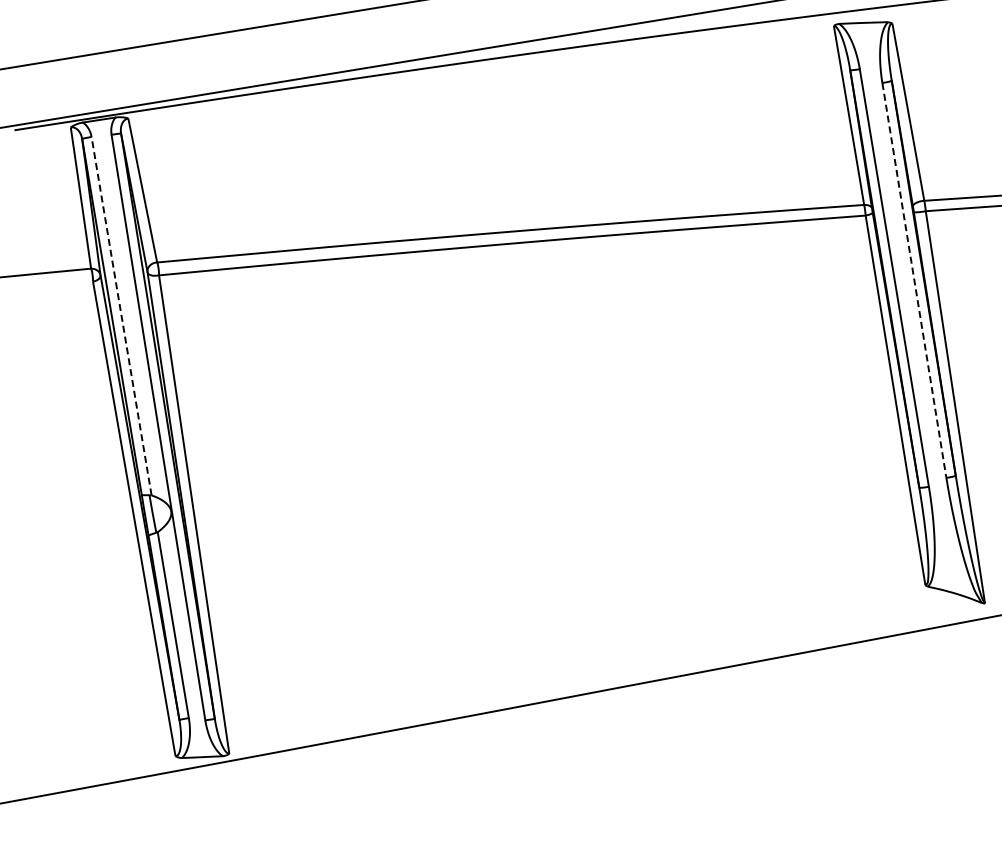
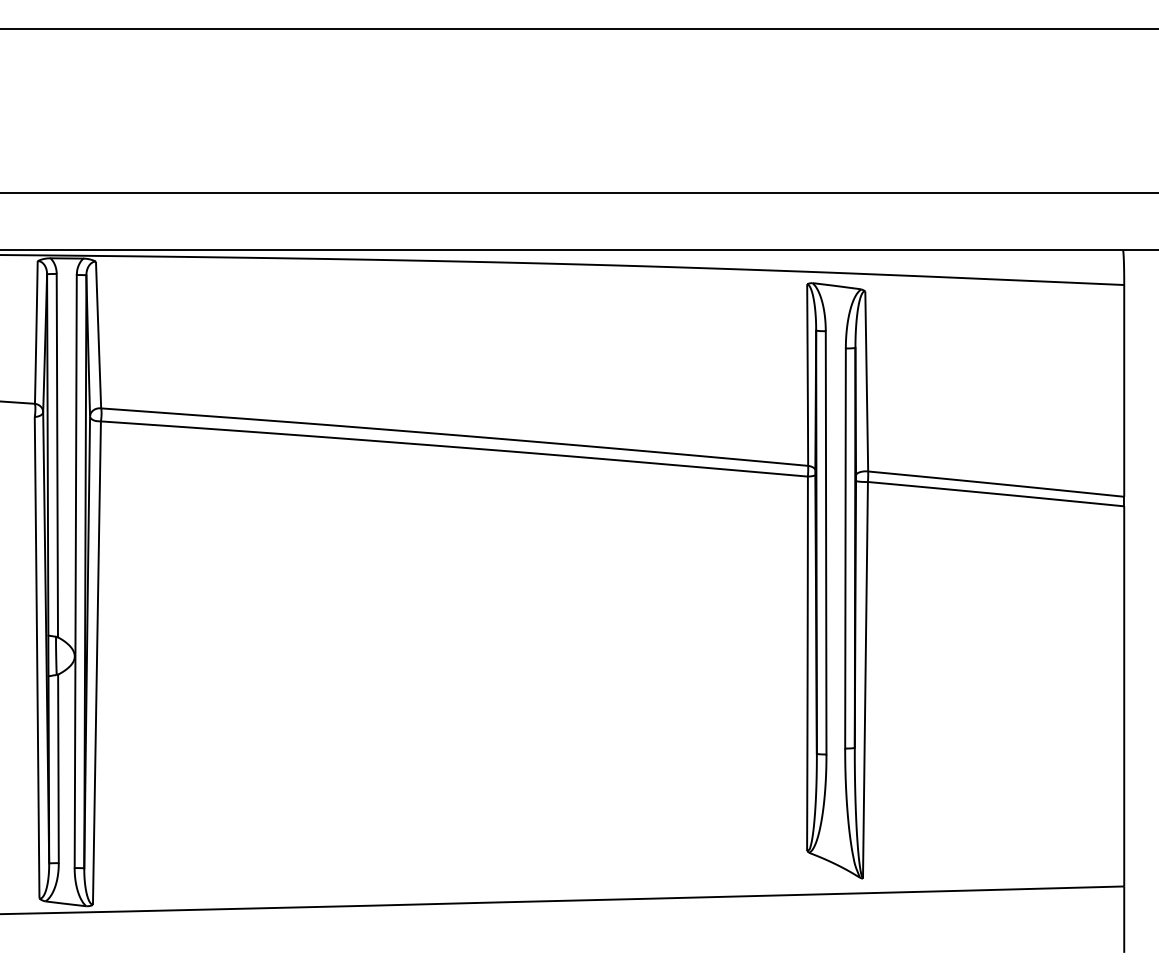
line: (914, 281) -> (845, 549), dashed -> solid
line: (121, 316) -> (57, 455), dashed -> solid

